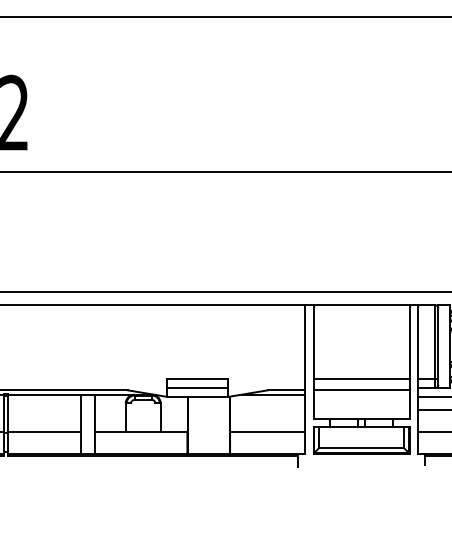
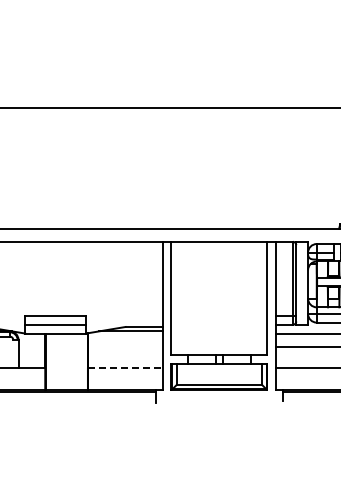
line: (361, 379) -> (219, 316), removed
line: (361, 390) -> (219, 327), removed
line: (267, 431) -> (125, 368), solid -> dashed

